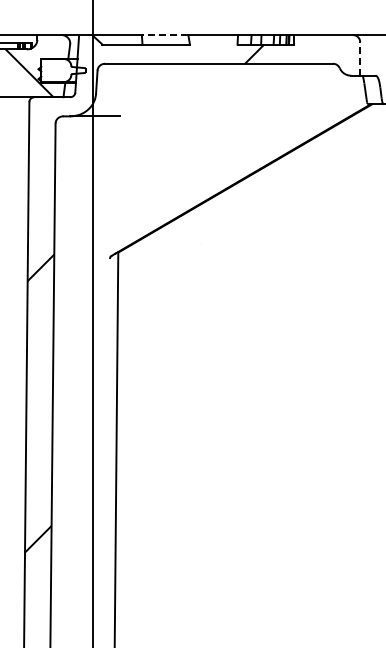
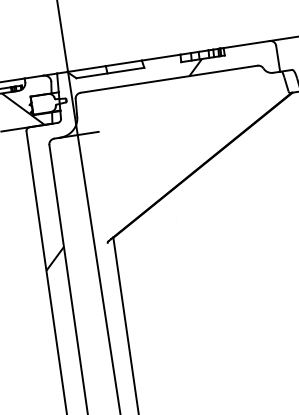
line: (164, 35) -> (123, 63), dashed -> solid
line: (360, 58) -> (278, 58), dashed -> solid

